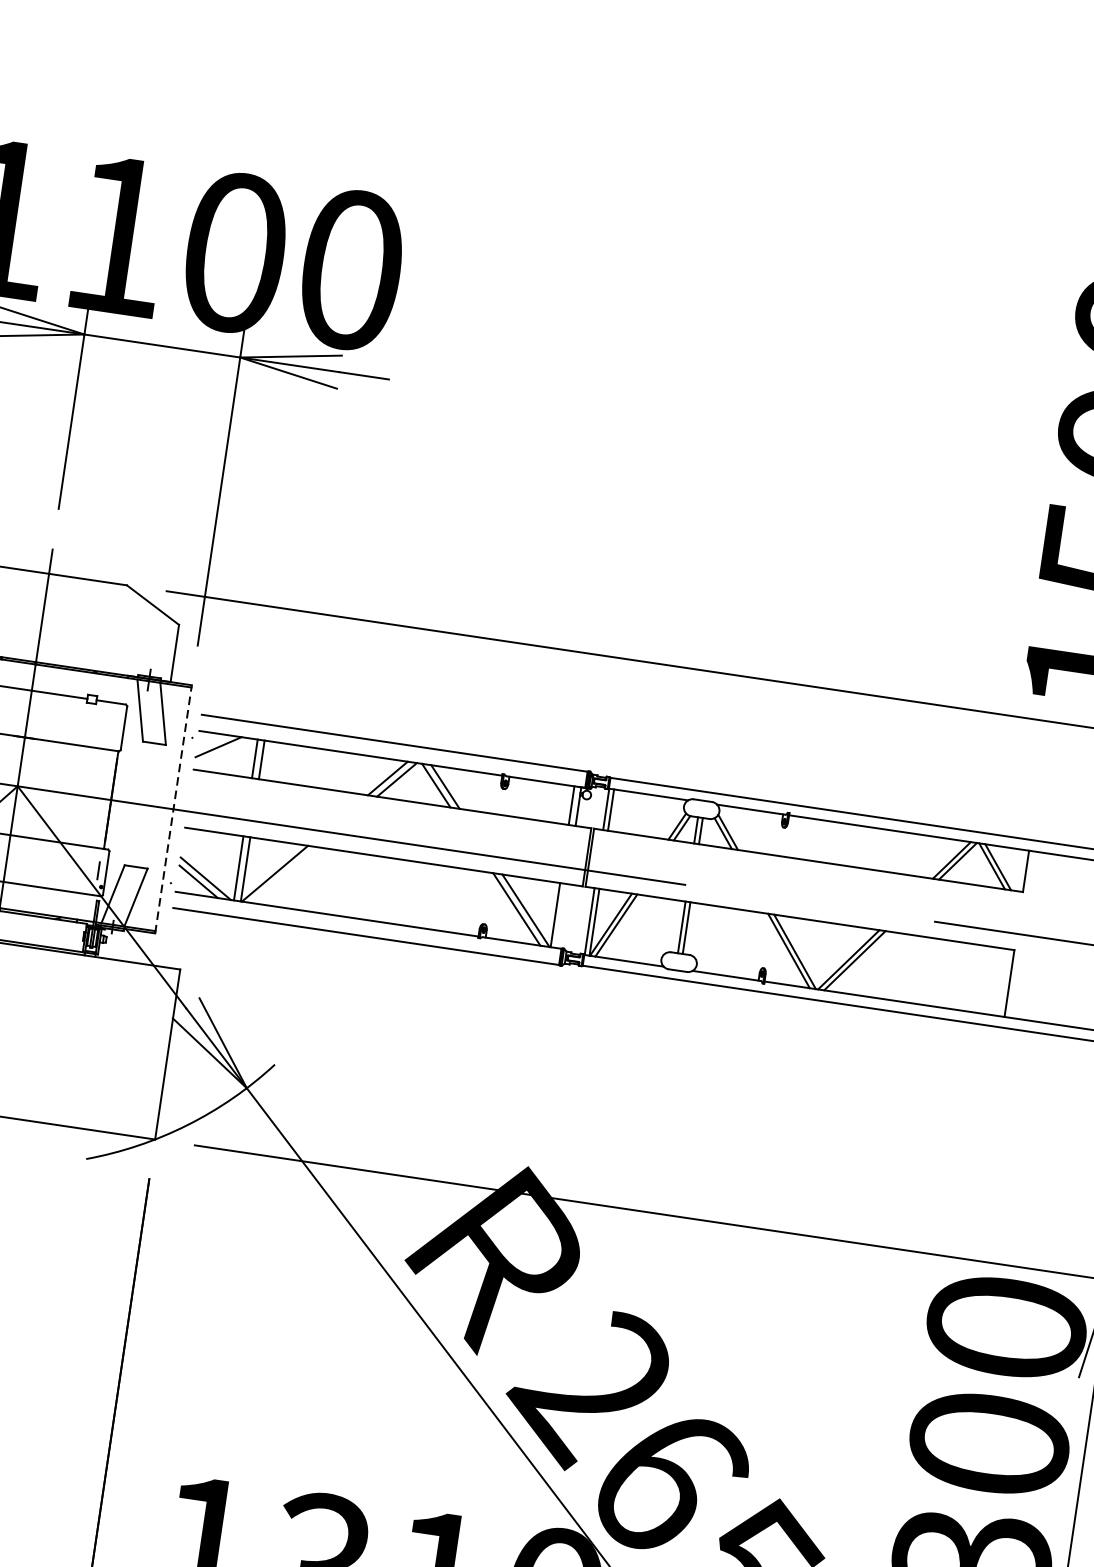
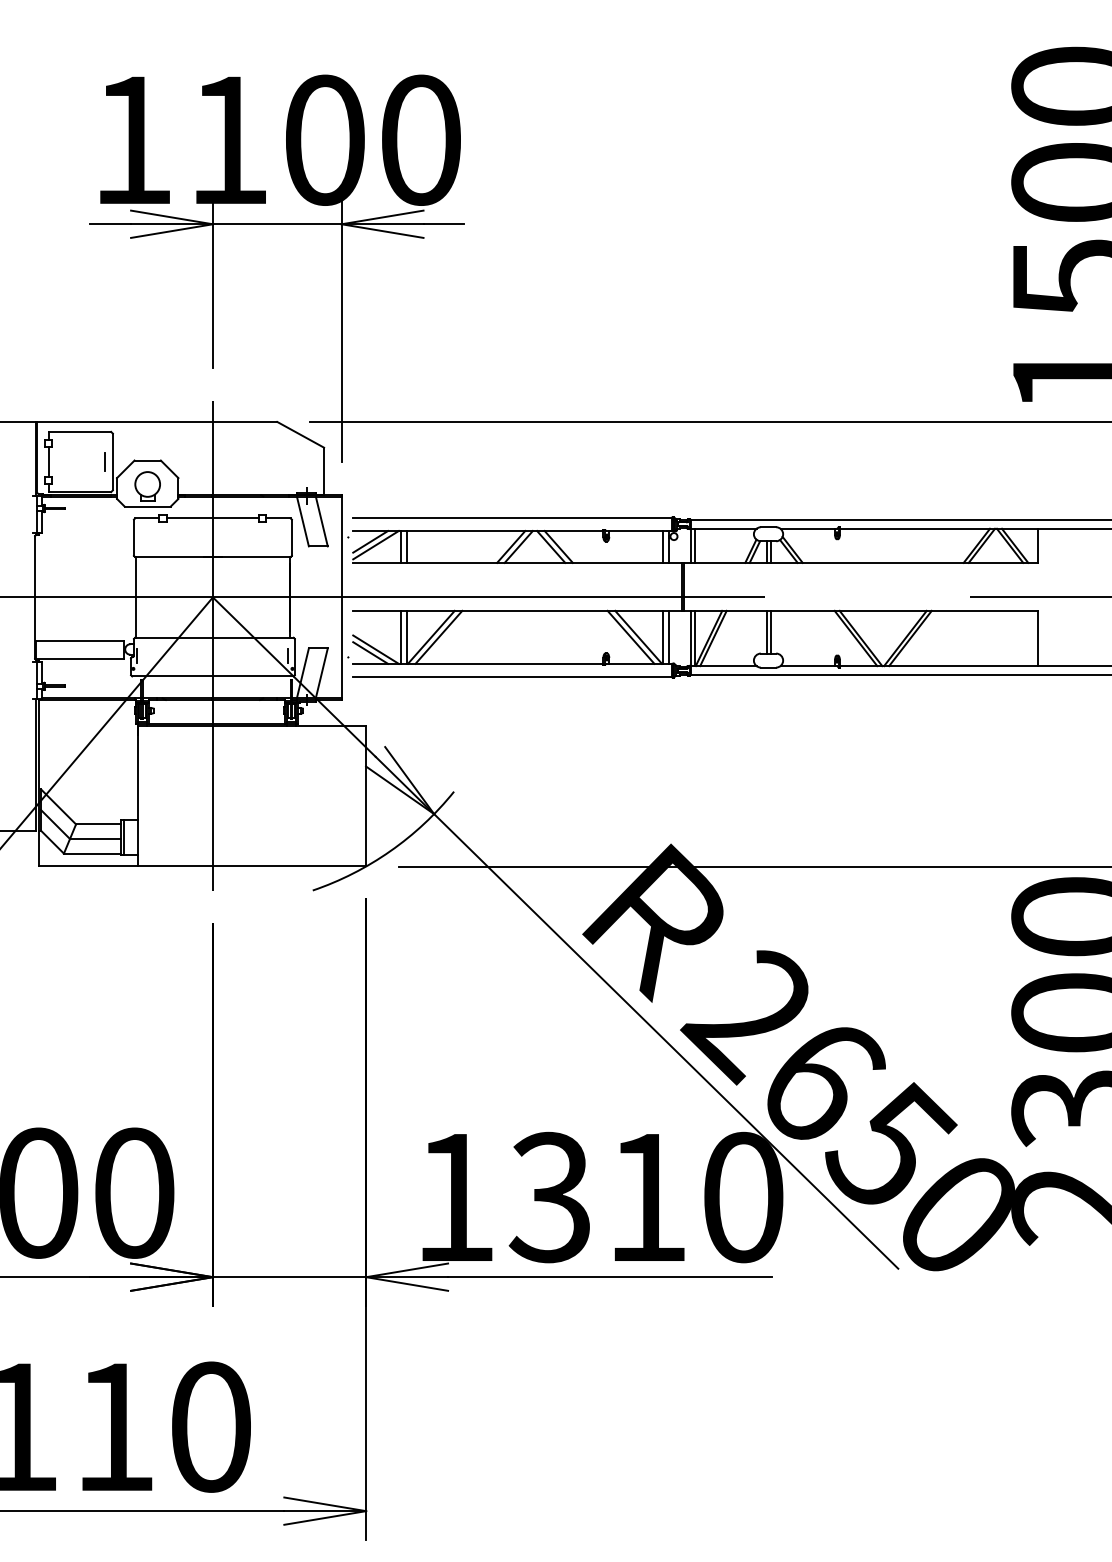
line: (223, 752) -> (375, 545), added
line: (173, 808) -> (341, 596), dashed -> solid
line: (283, 873) -> (438, 636), added
line: (562, 915) -> (668, 636), added

